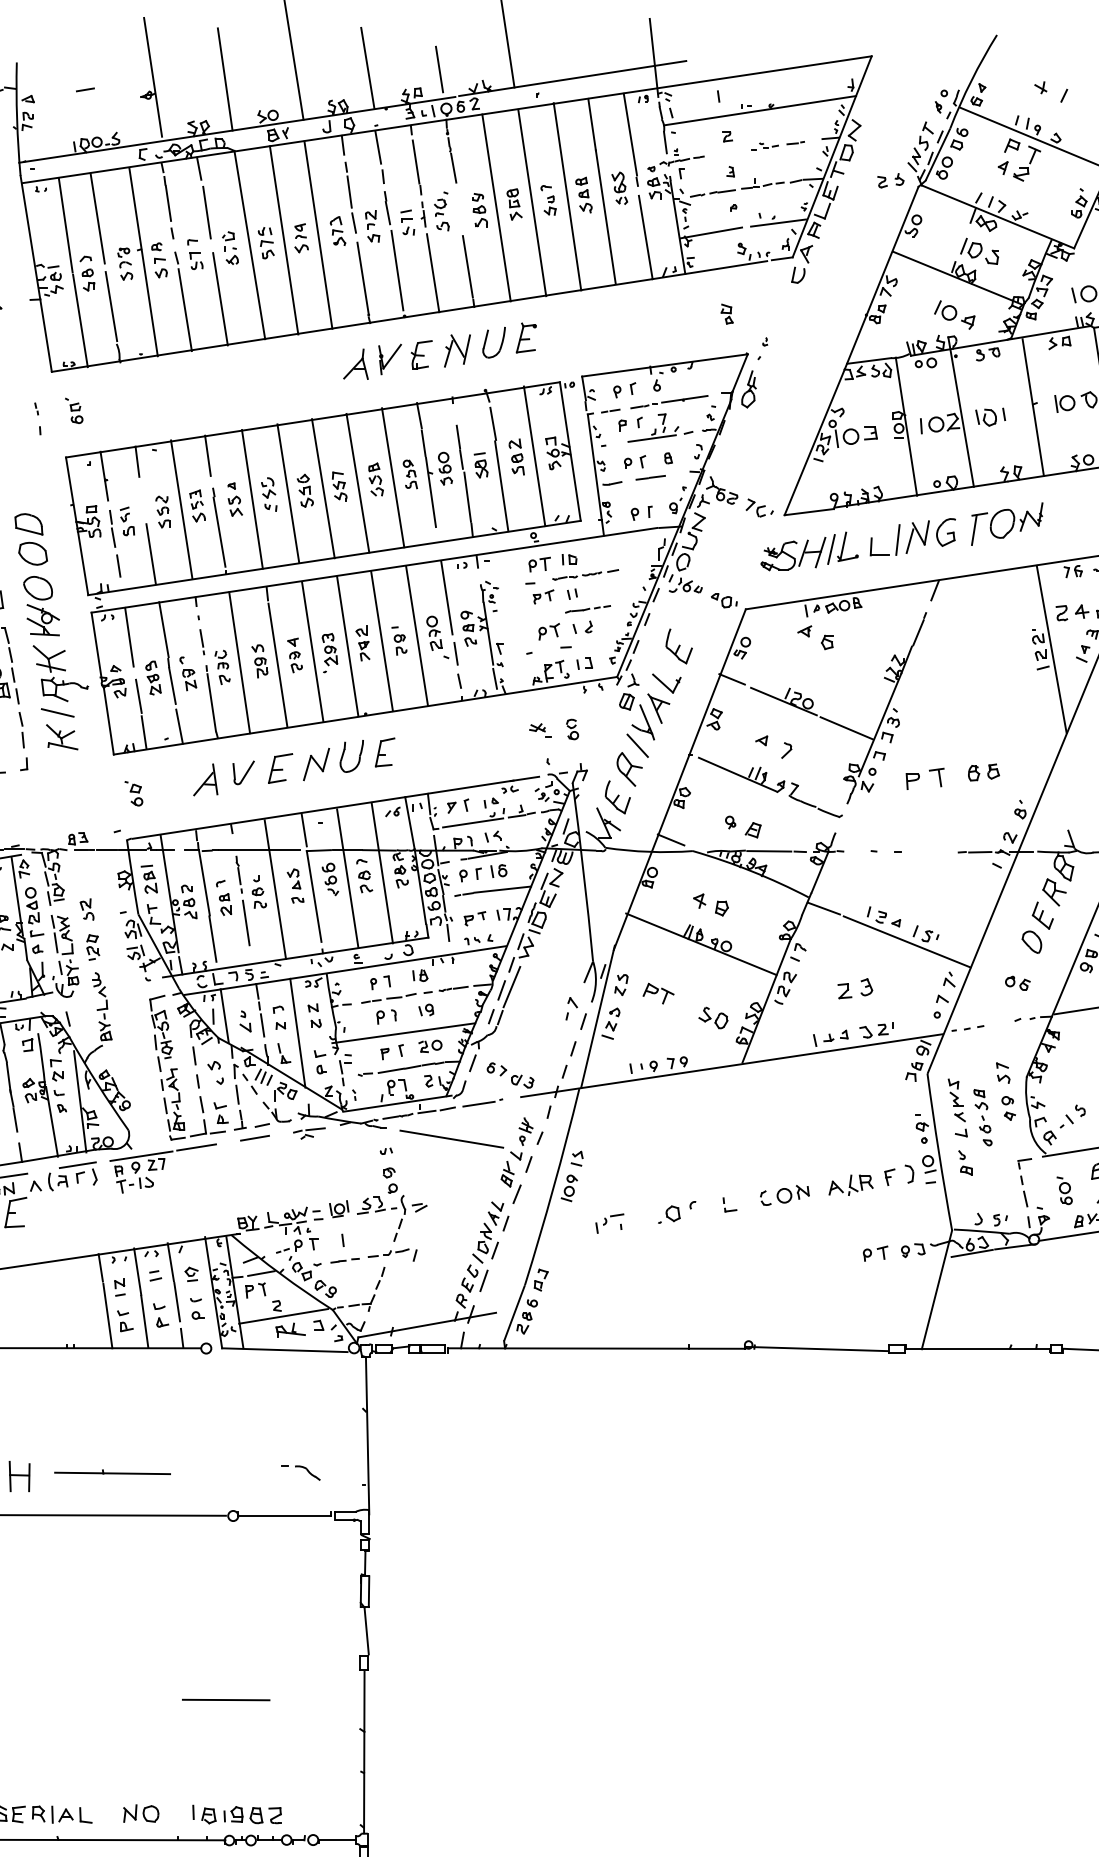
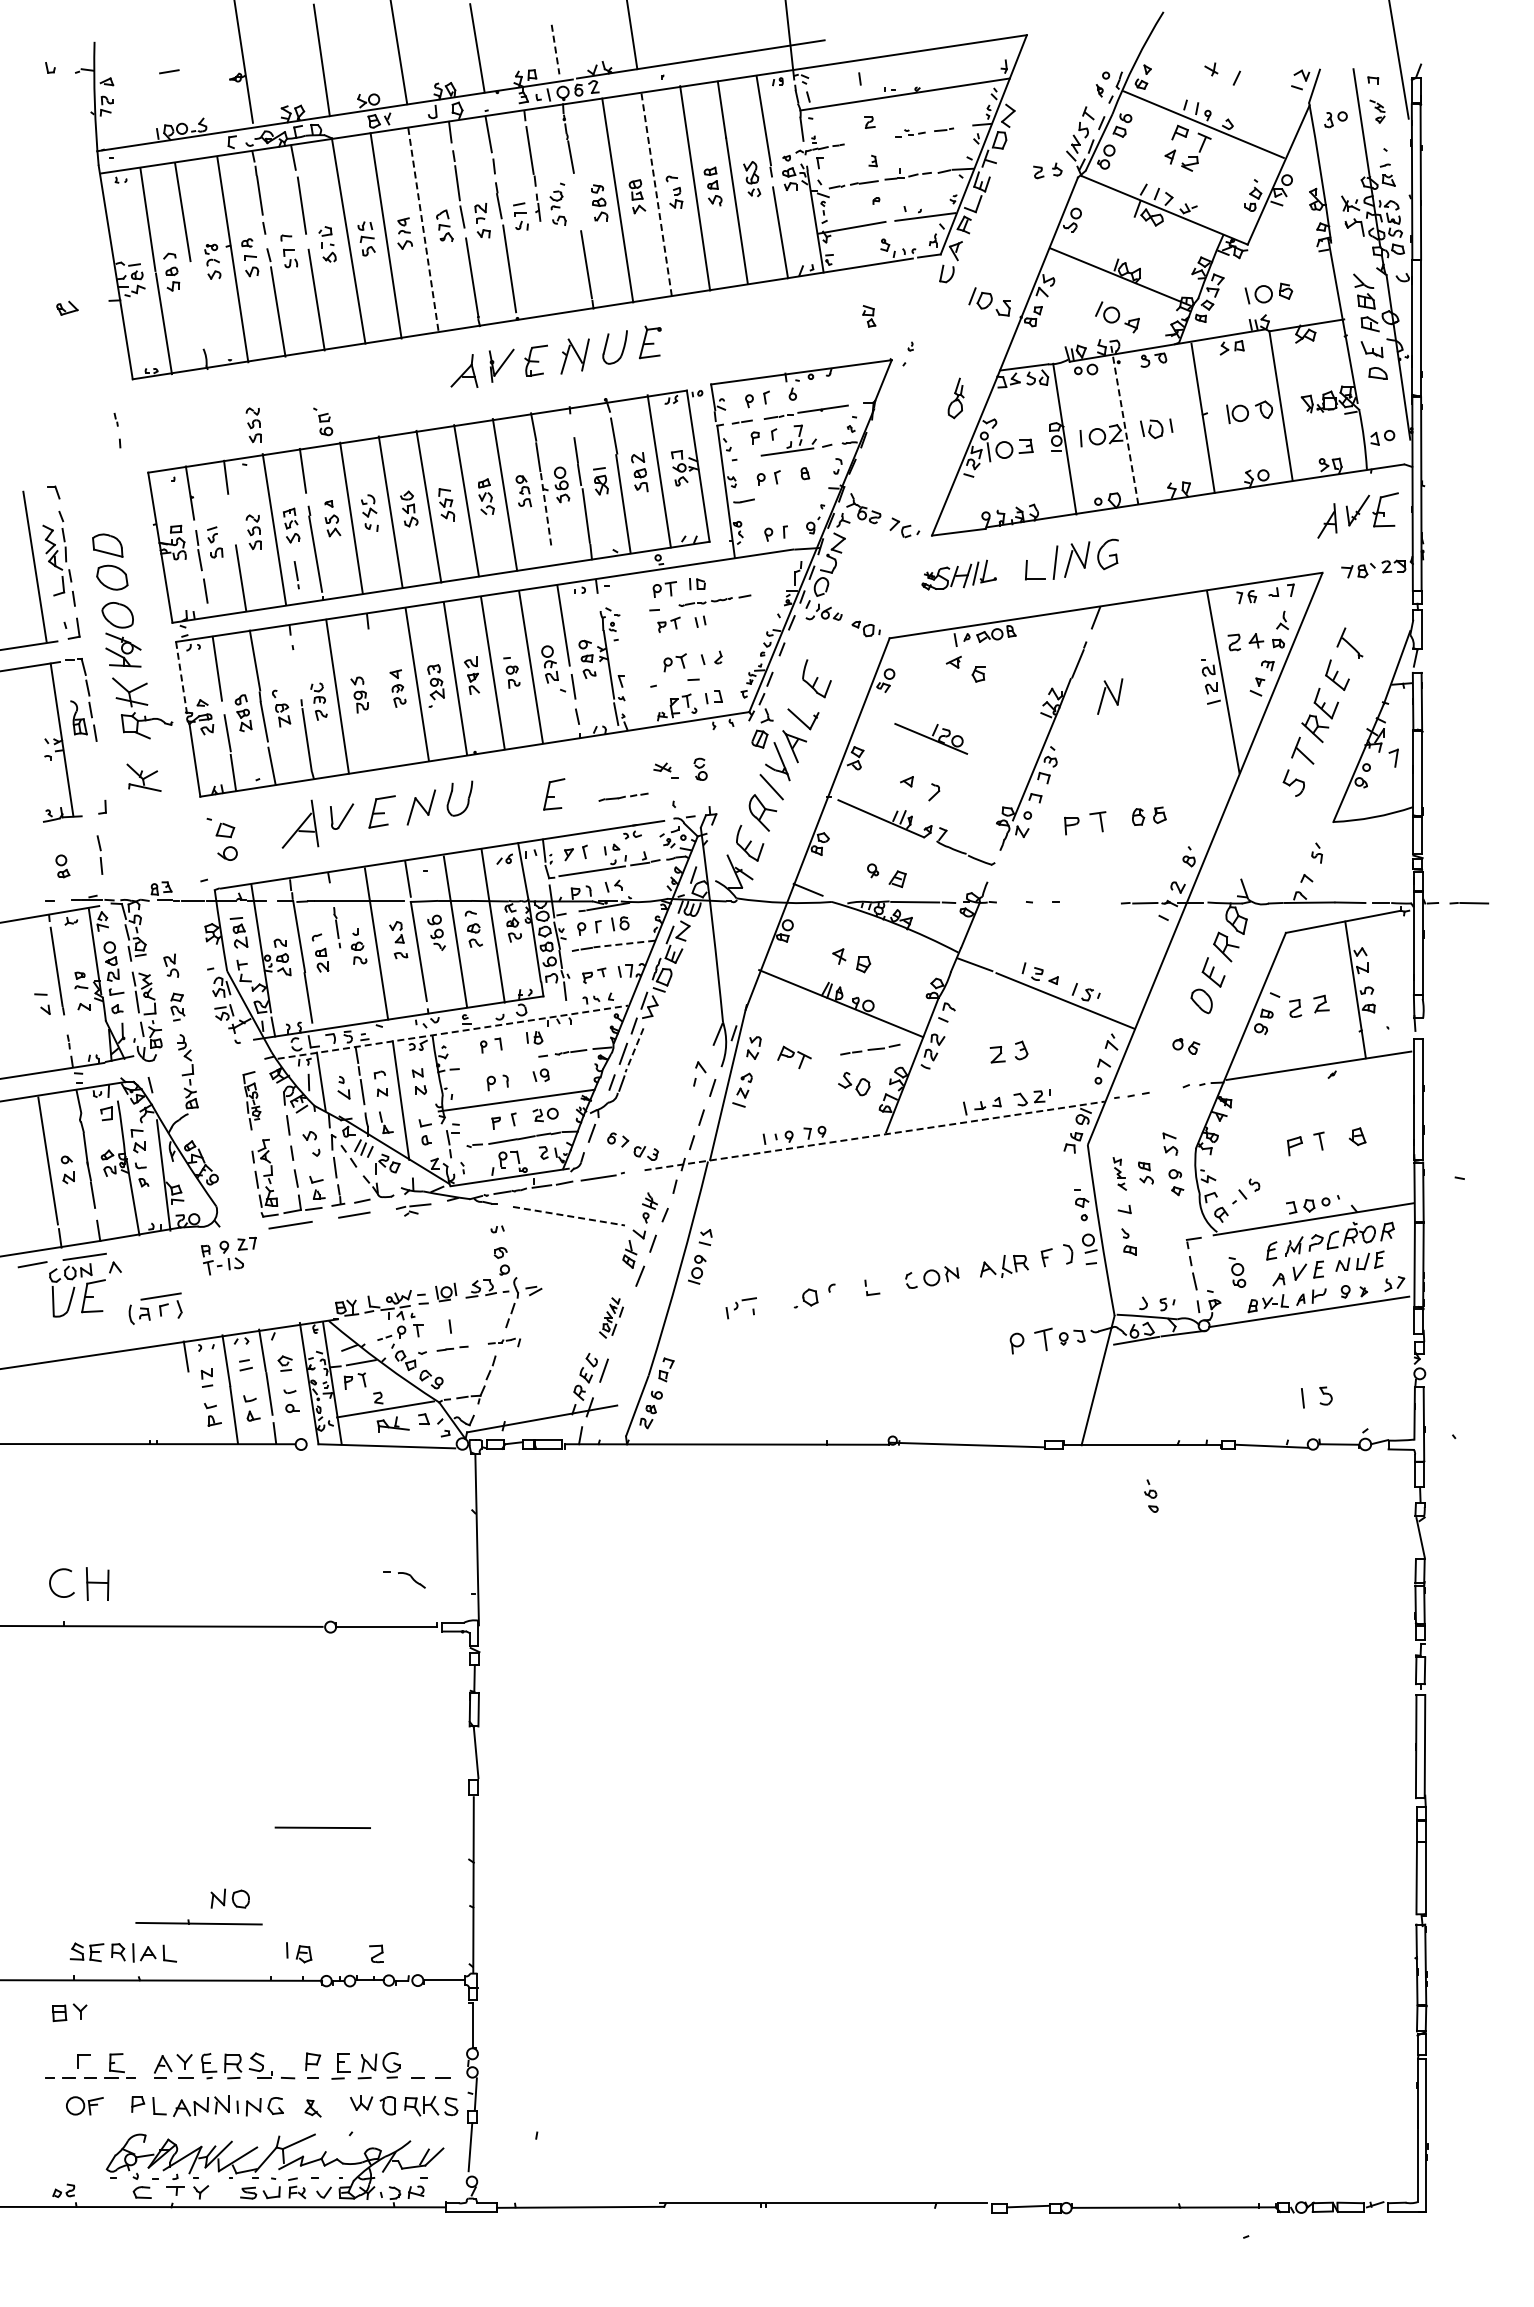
line: (439, 70) -> (555, 50), solid -> dashed
line: (532, 203) -> (656, 195), solid -> dashed
line: (318, 235) -> (423, 230), solid -> dashed
part: (979, 251) -> (989, 301), moved
line: (433, 273) -> (548, 271), removed
line: (111, 306) -> (197, 307), removed
part: (748, 389) -> (955, 398), moved
part: (74, 410) -> (323, 421), moved
line: (961, 412) -> (1124, 423), solid -> dashed
part: (162, 414) -> (253, 425), added
line: (650, 477) -> (785, 494), removed
line: (431, 493) -> (546, 511), solid -> dashed
part: (1007, 524) -> (1174, 545), removed
part: (808, 550) -> (958, 574), size x0.7
part: (587, 608) -> (623, 796), moved
line: (201, 642) -> (296, 575), moved
line: (96, 647) -> (181, 679), solid -> dashed
part: (948, 662) -> (1110, 696), added
line: (278, 665) -> (379, 699), removed
line: (731, 679) -> (874, 714), removed
line: (57, 713) -> (138, 751), removed
line: (846, 727) -> (999, 767), removed
part: (21, 729) -> (99, 854), moved
part: (385, 752) -> (554, 794), moved
part: (205, 780) -> (300, 824), size x1.4
part: (134, 793) -> (222, 839), size x1.6
line: (502, 889) -> (624, 943), solid -> dashed
line: (245, 923) -> (344, 980), removed
line: (345, 970) -> (453, 1032), solid -> dashed
line: (511, 987) -> (634, 1050), solid -> dashed
part: (389, 998) -> (870, 1049), moved
part: (160, 1033) -> (251, 1100), size x0.7
line: (731, 1065) -> (874, 1135), solid -> dashed
part: (956, 1100) -> (1119, 1173), size x0.7
part: (985, 1130) -> (1151, 1495), moved
line: (452, 1139) -> (569, 1216), solid -> dashed
line: (141, 1155) -> (230, 1234), removed
part: (72, 1176) -> (155, 1308), moved
part: (490, 1232) -> (611, 1317), size x0.6
part: (874, 1253) -> (1030, 1340), size x1.6
part: (392, 1255) -> (504, 1342), size x0.6
line: (107, 1316) -> (193, 1409), removed
part: (112, 1472) -> (198, 1922), moved
part: (140, 1813) -> (229, 1898), moved
part: (243, 1815) -> (341, 1953), removed

